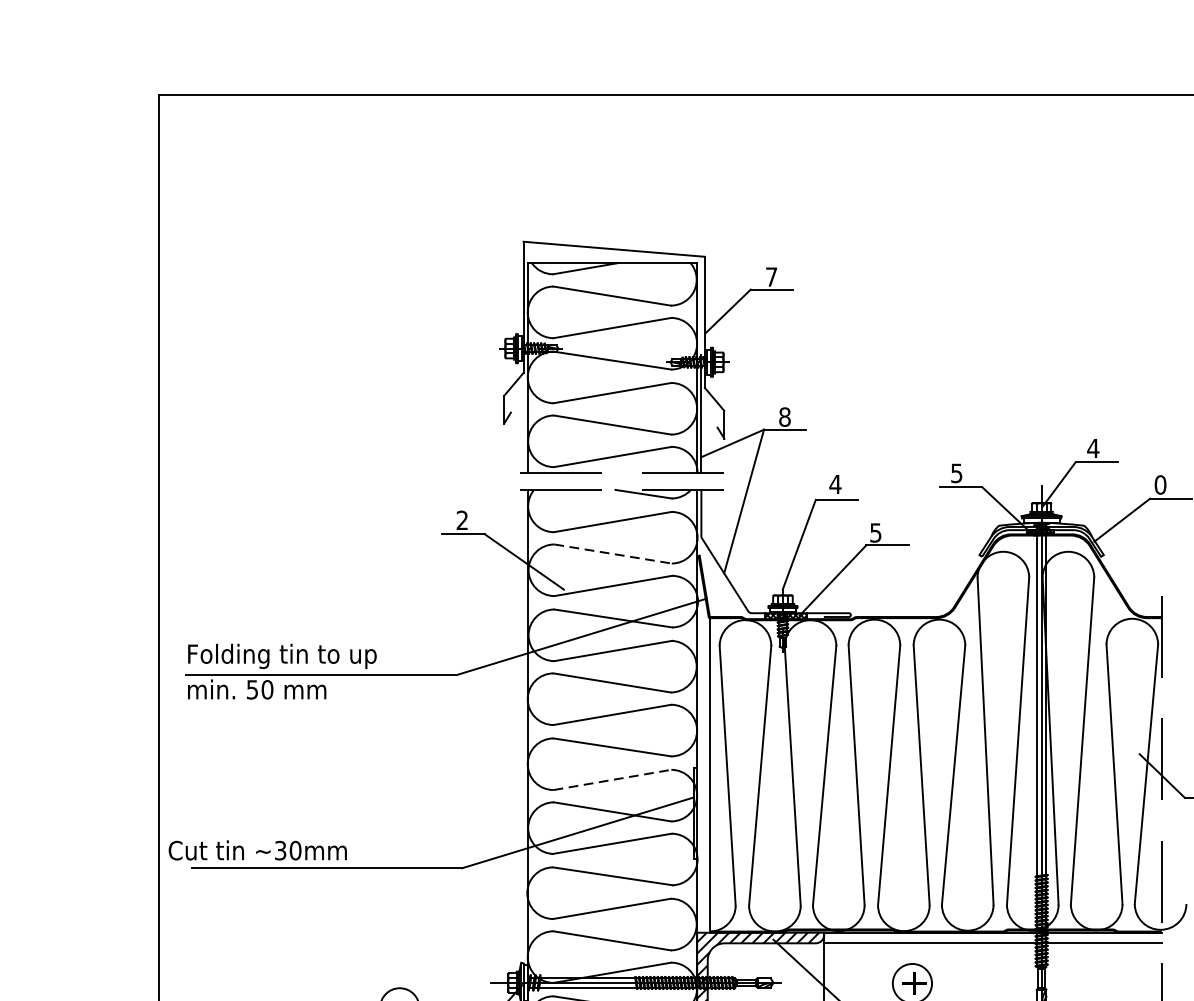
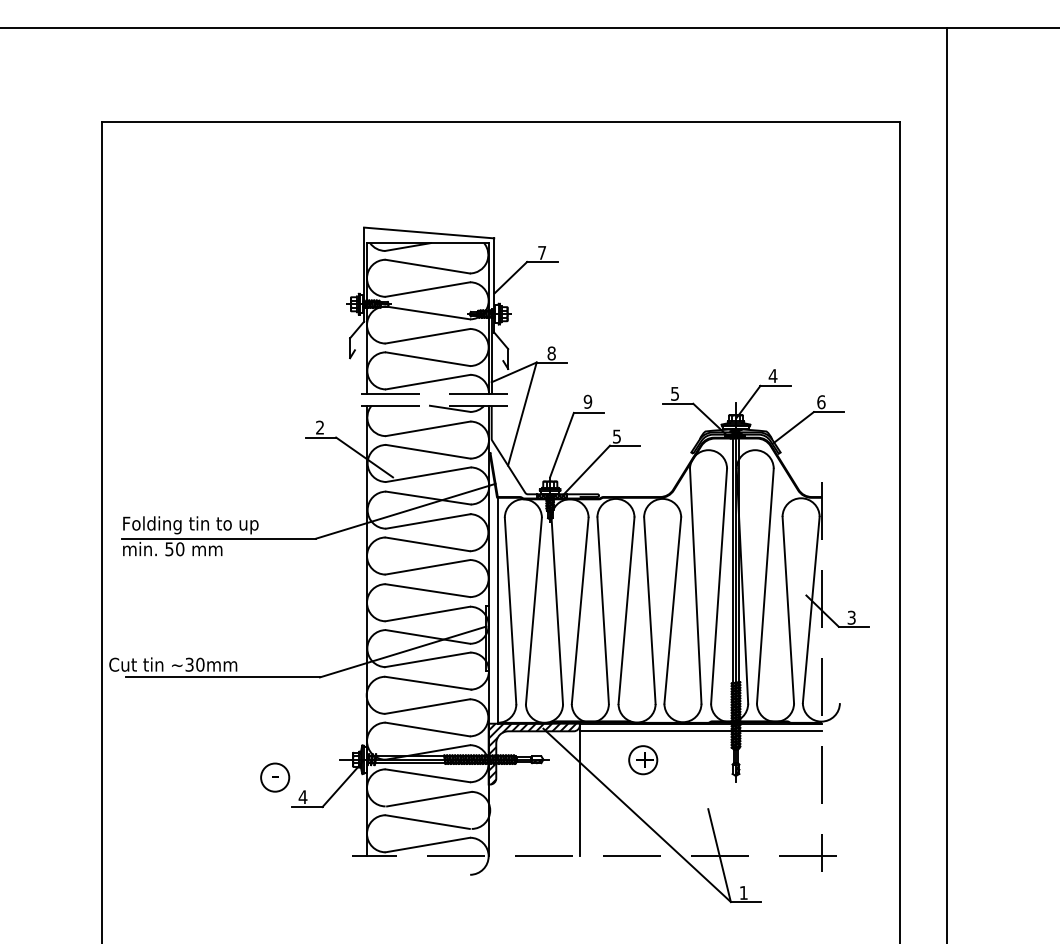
text: (834, 483) -> (587, 401), 4 -> 9
text: (1160, 483) -> (821, 401), 0 -> 6
line: (613, 553) -> (428, 451), dashed -> solid
line: (611, 780) -> (427, 614), dashed -> solid

